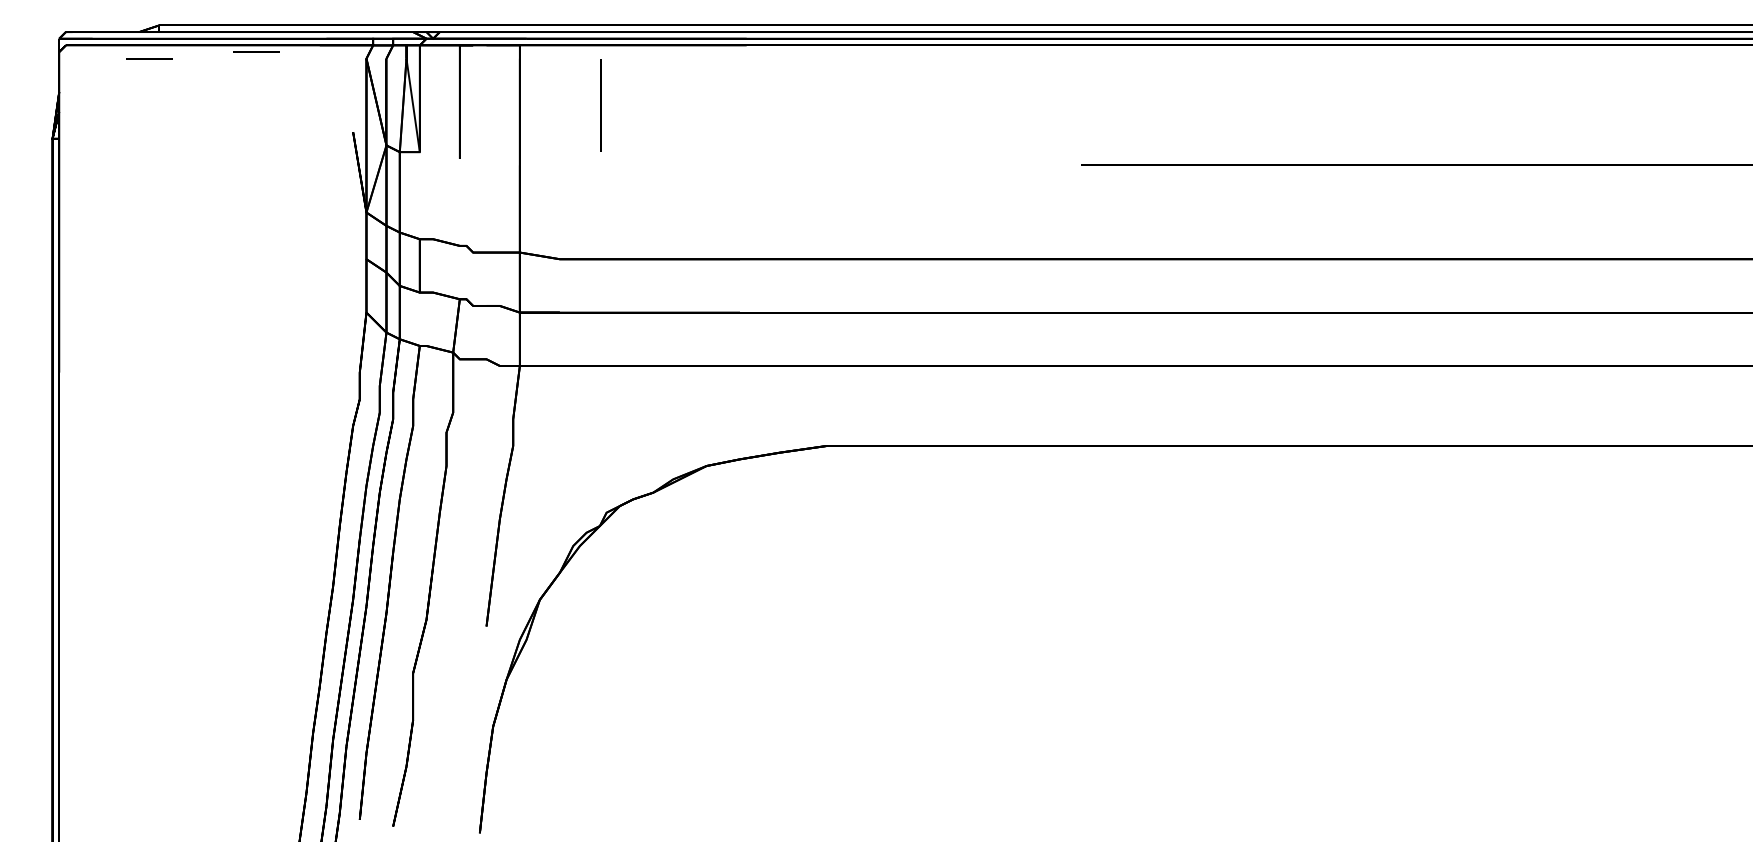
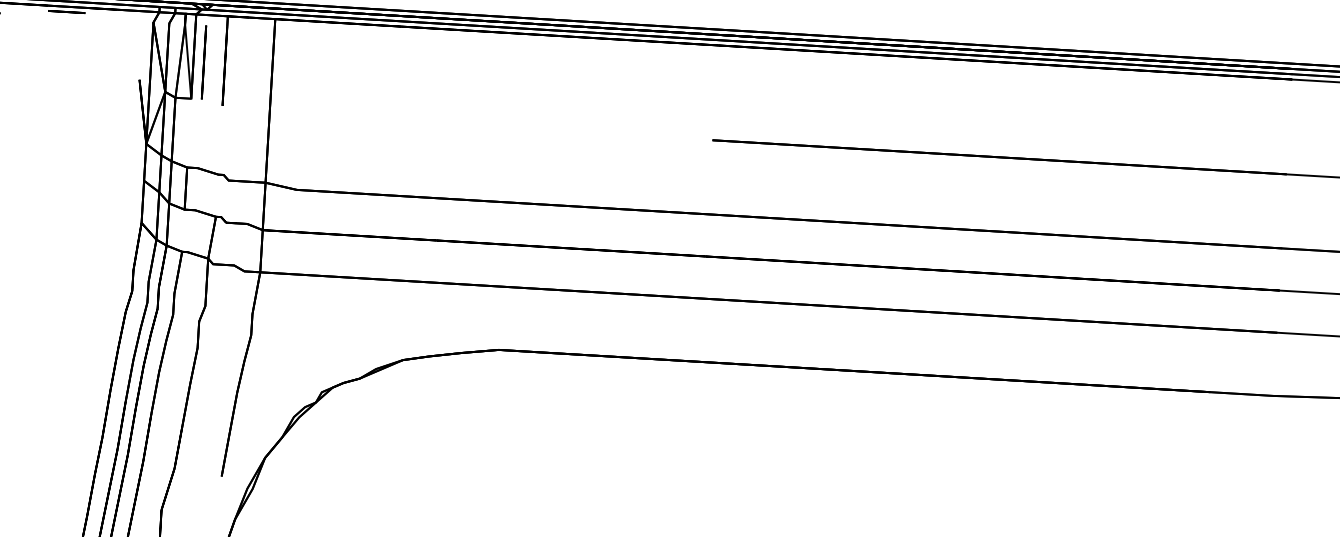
line: (600, 105) -> (203, 62), moved

